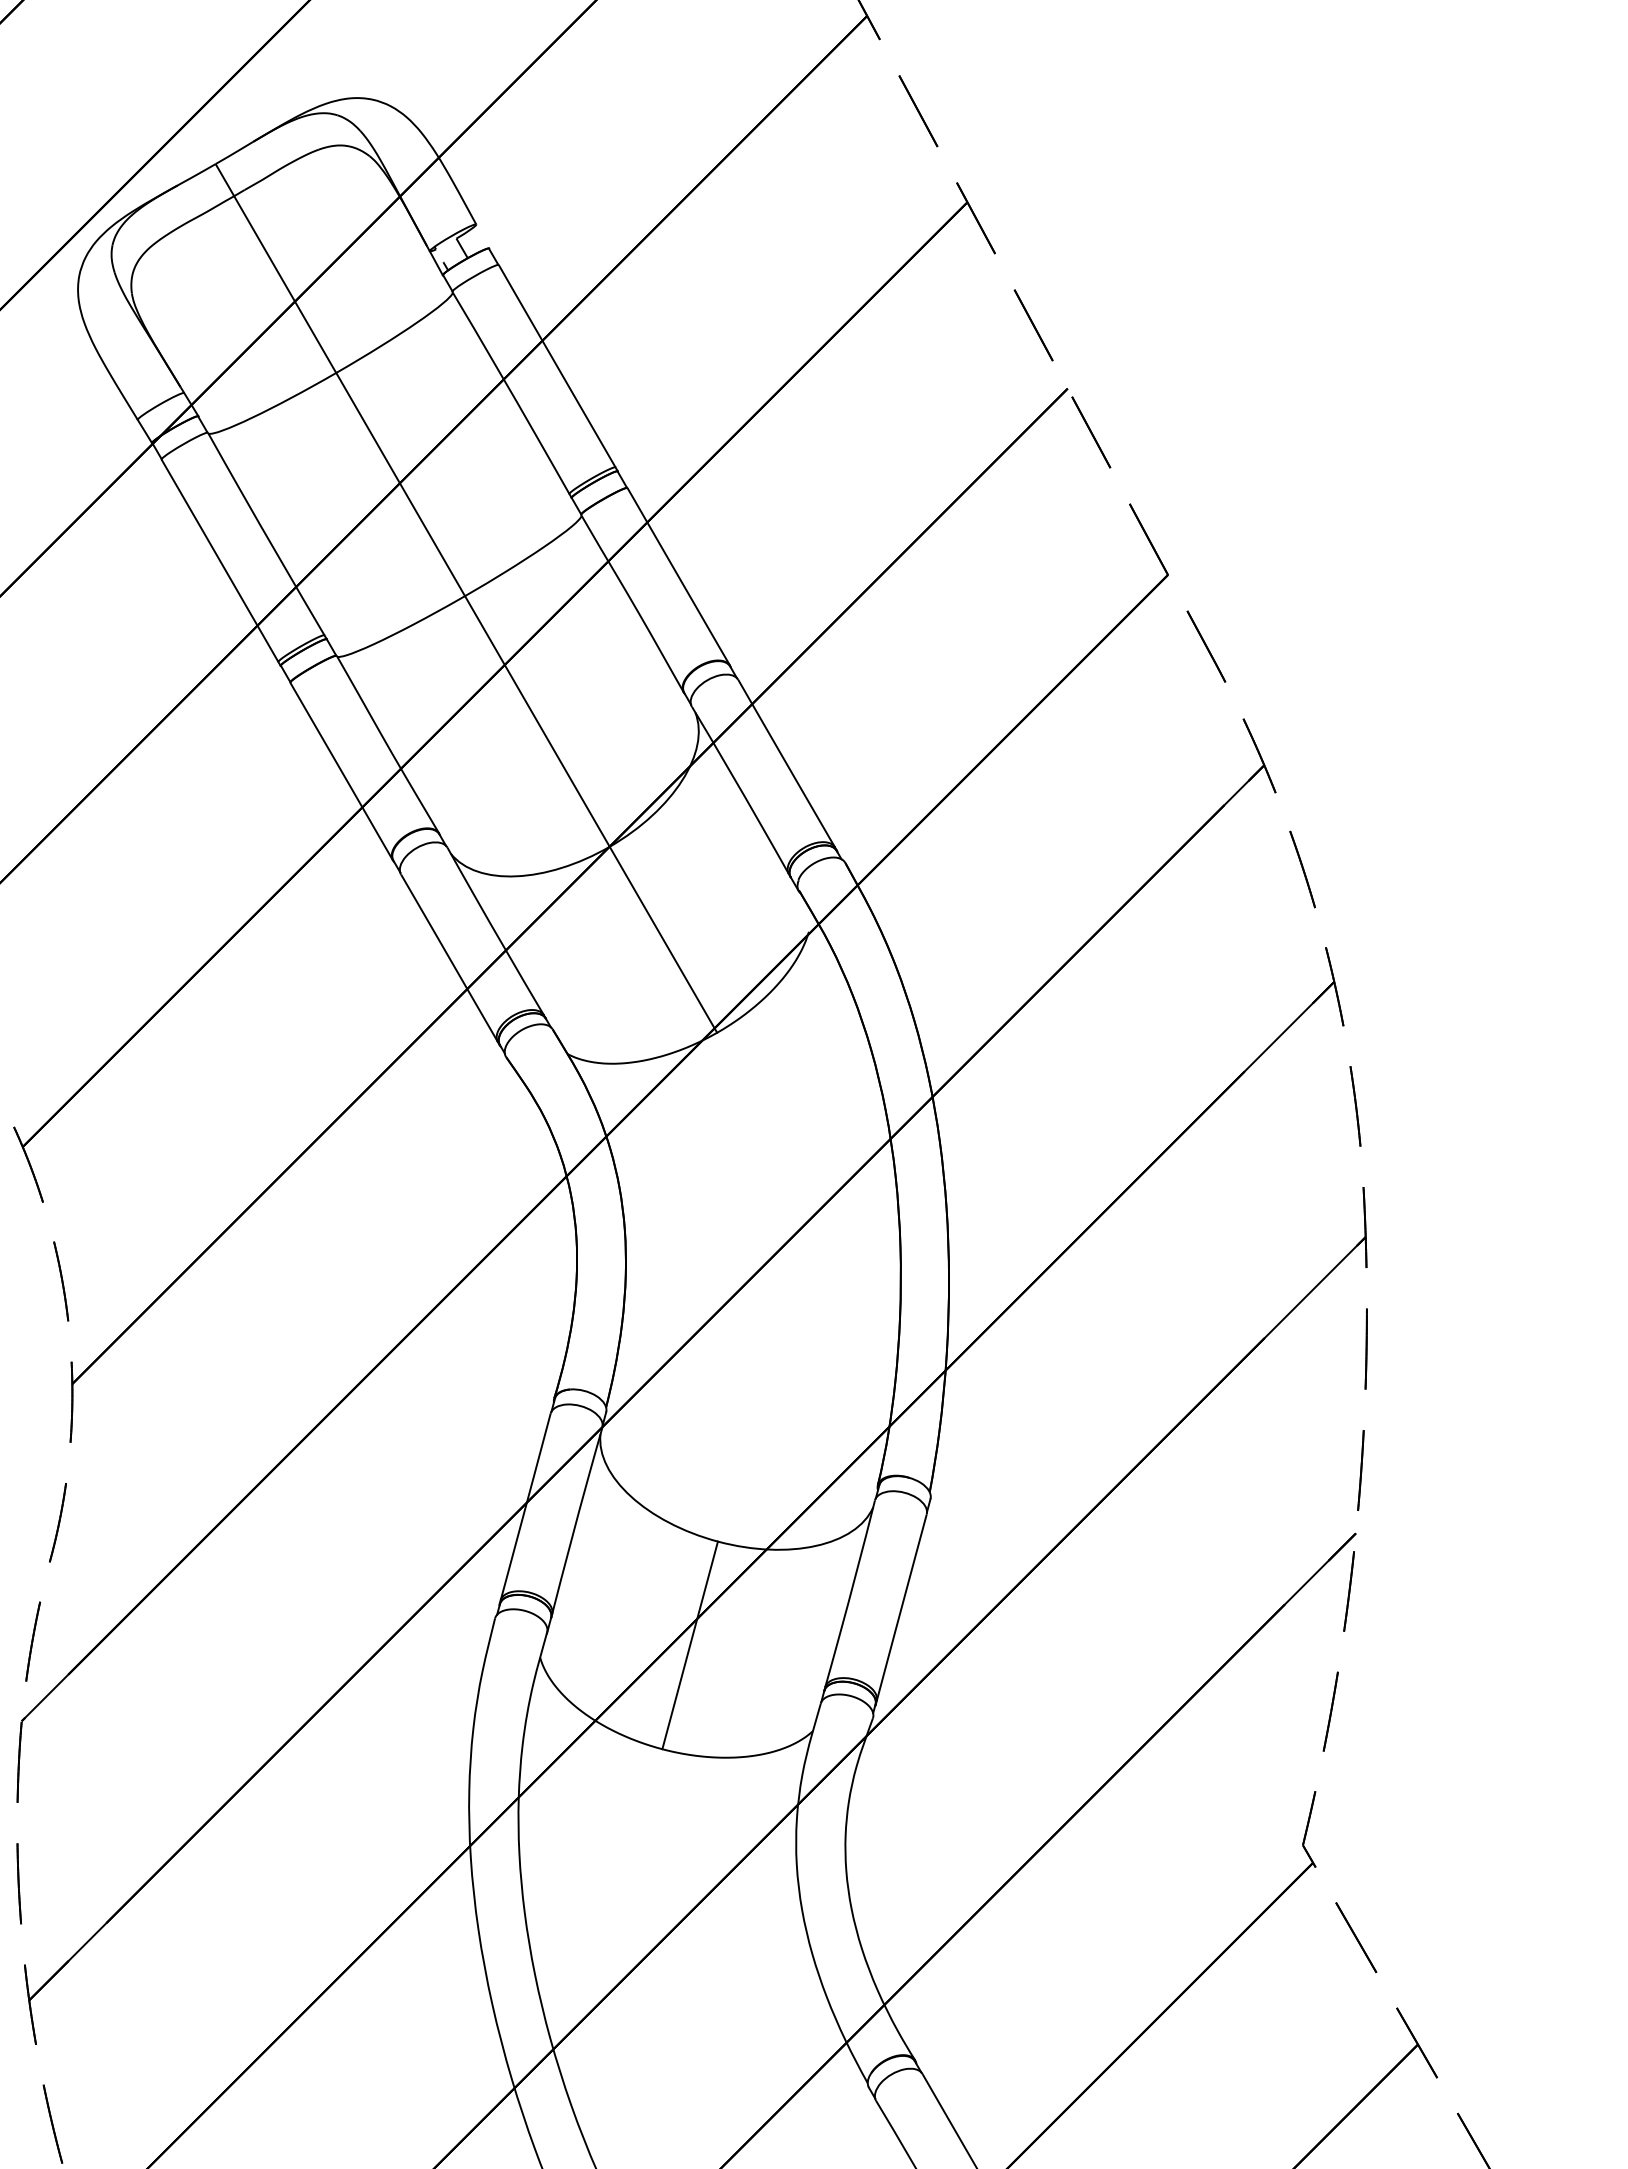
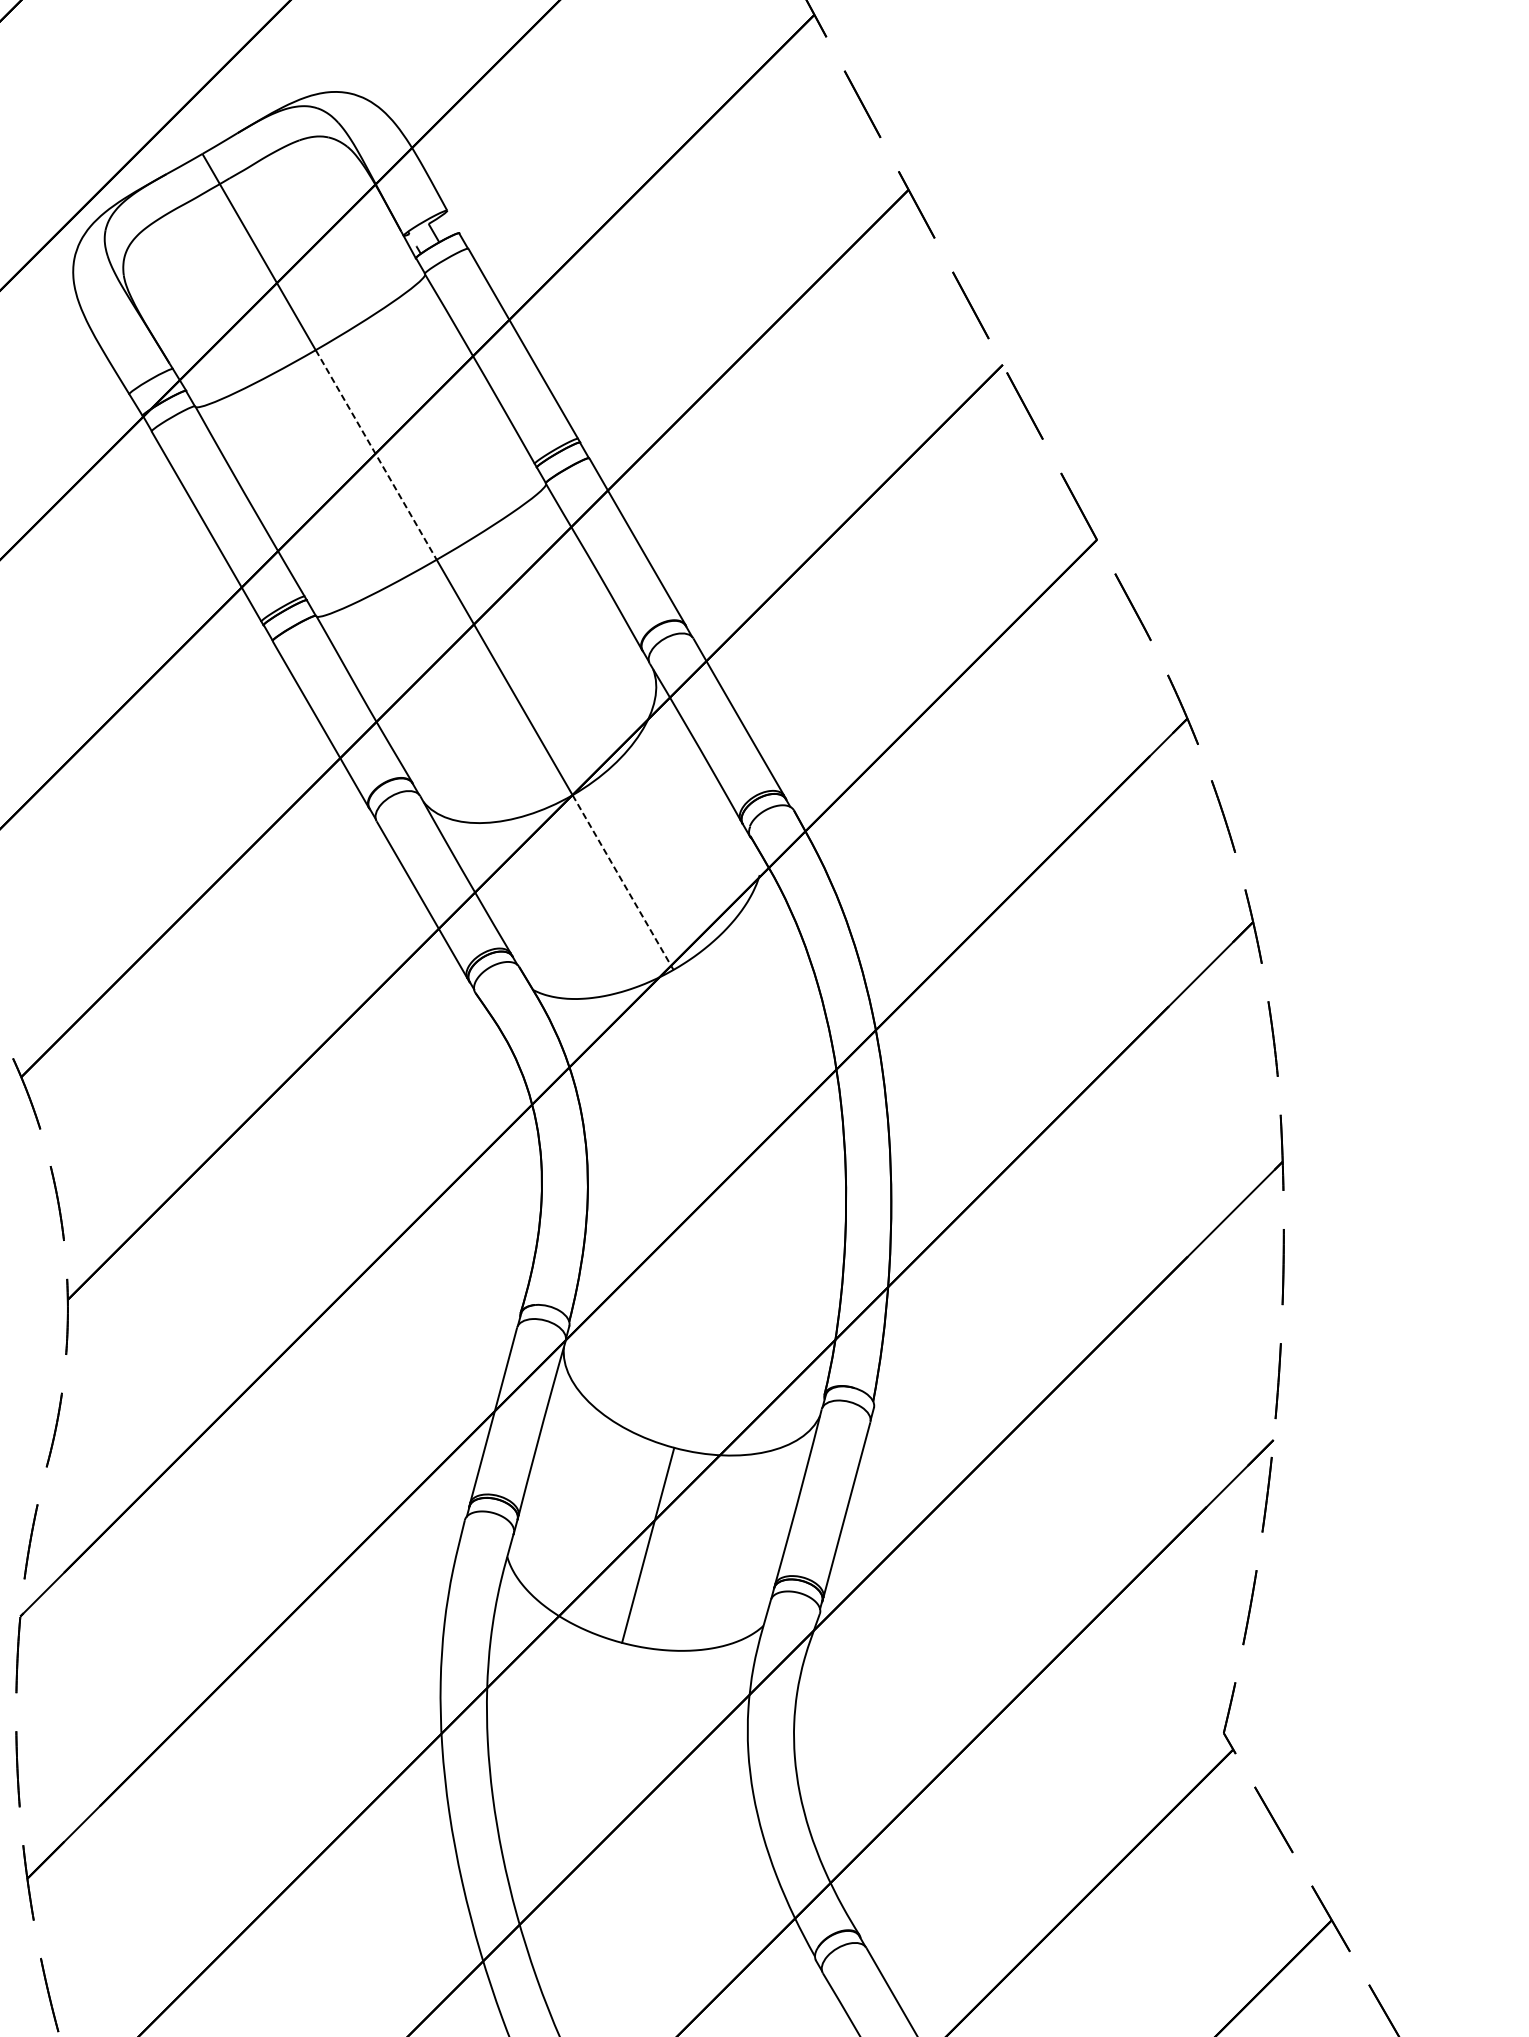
line: (400, 484) -> (376, 454), solid -> dashed
line: (663, 940) -> (623, 883), solid -> dashed

